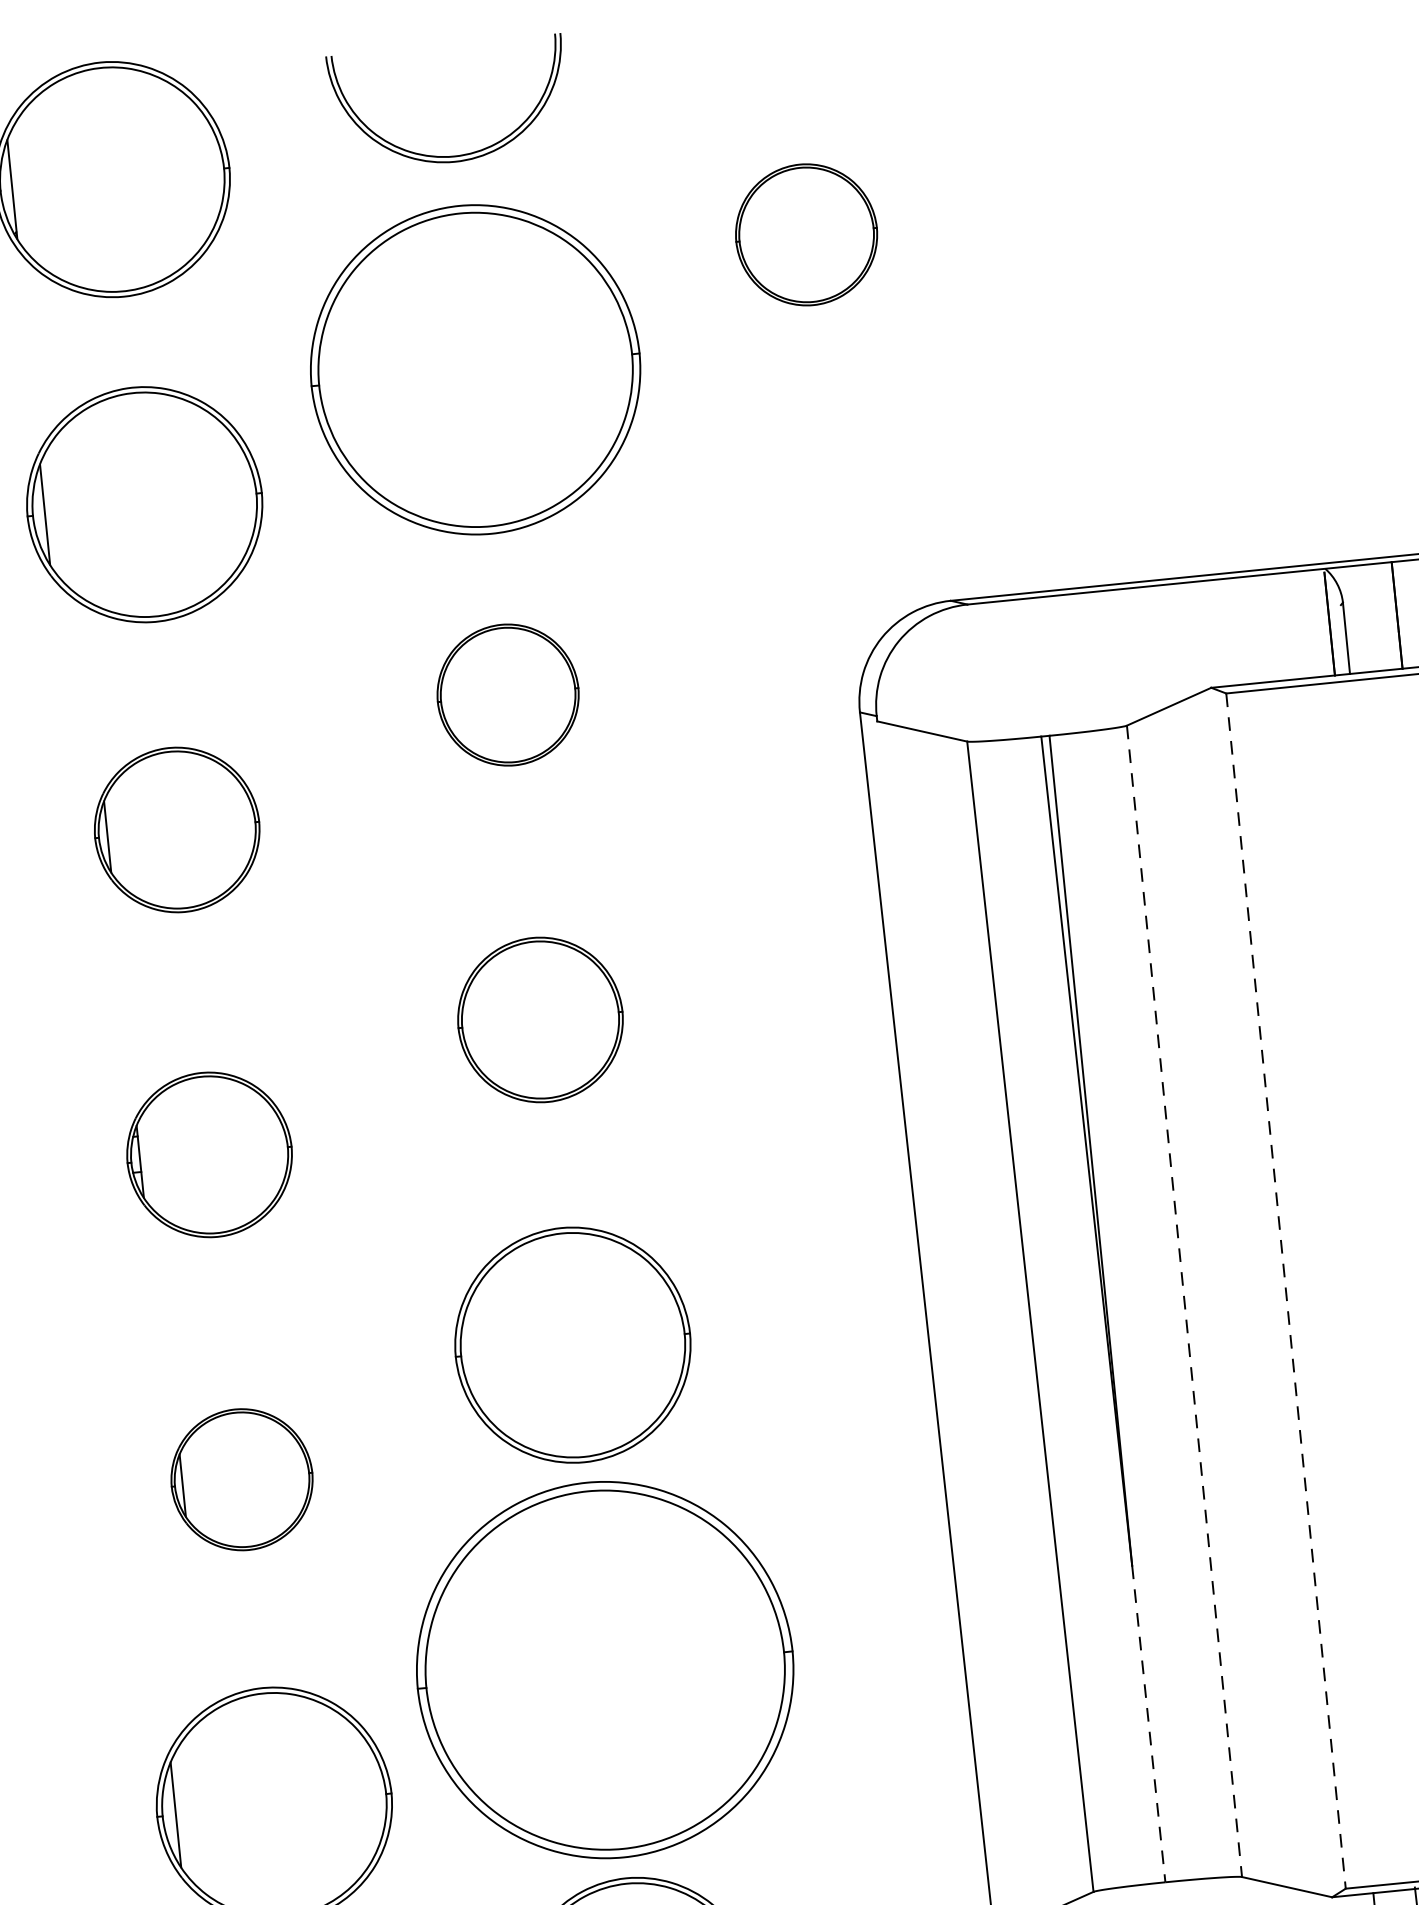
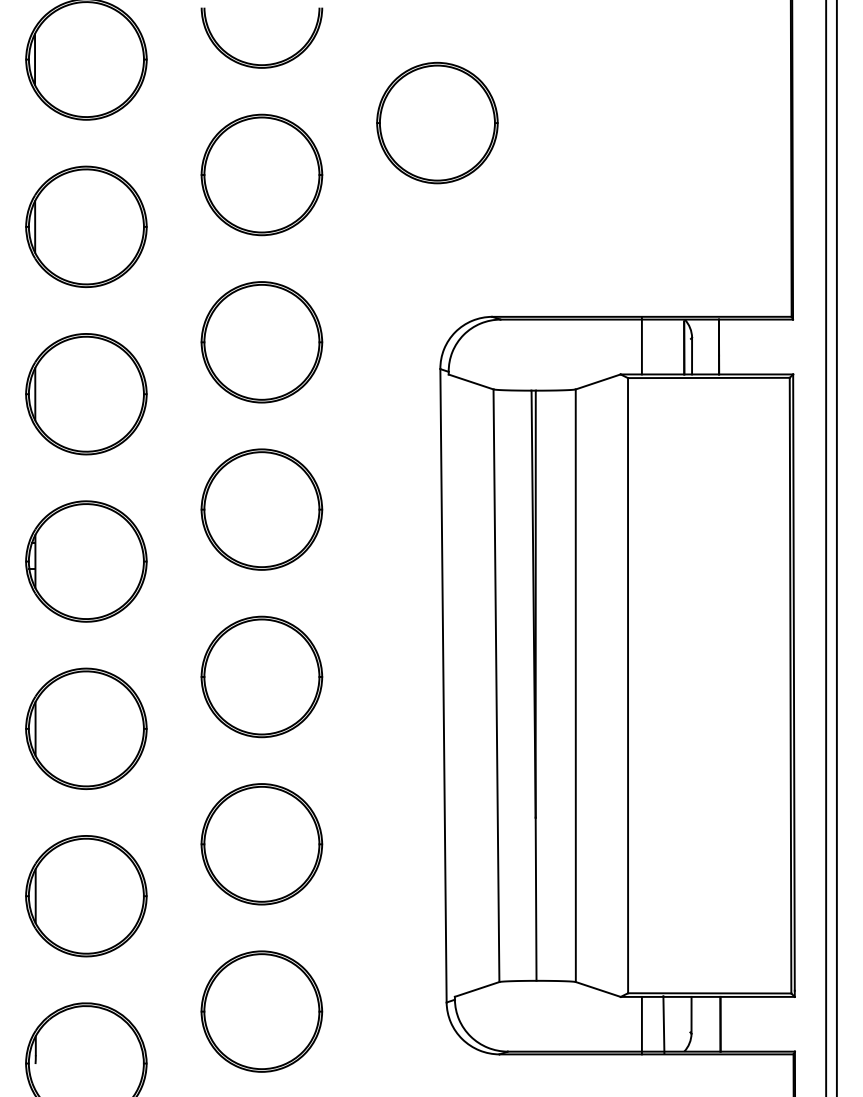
part: (806, 233) -> (437, 122), size x1.67
part: (474, 368) -> (261, 174), size x0.71
line: (1246, 627) -> (641, 345), added
part: (507, 695) -> (261, 342), size x1.67
part: (177, 830) -> (86, 394), size x1.43
part: (539, 1019) -> (261, 509), size x1.43
part: (209, 1154) -> (86, 561), size x1.43
line: (1286, 1290) -> (628, 685), dashed -> solid
line: (1184, 1302) -> (575, 686), dashed -> solid
part: (242, 1479) -> (86, 728), size x1.67
part: (604, 1670) -> (261, 844), size x0.62
line: (1149, 1724) -> (536, 899), dashed -> solid

